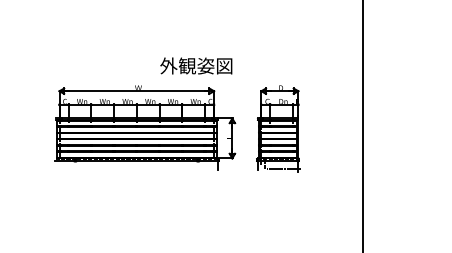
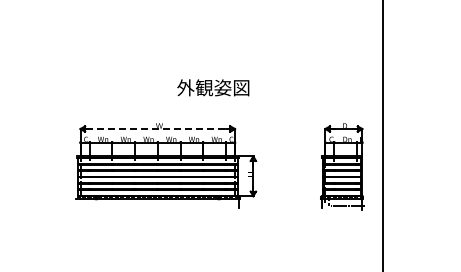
text: (196, 65) -> (213, 87), moved
line: (136, 91) -> (157, 129), solid -> dashed
part: (278, 128) -> (342, 166), moved

